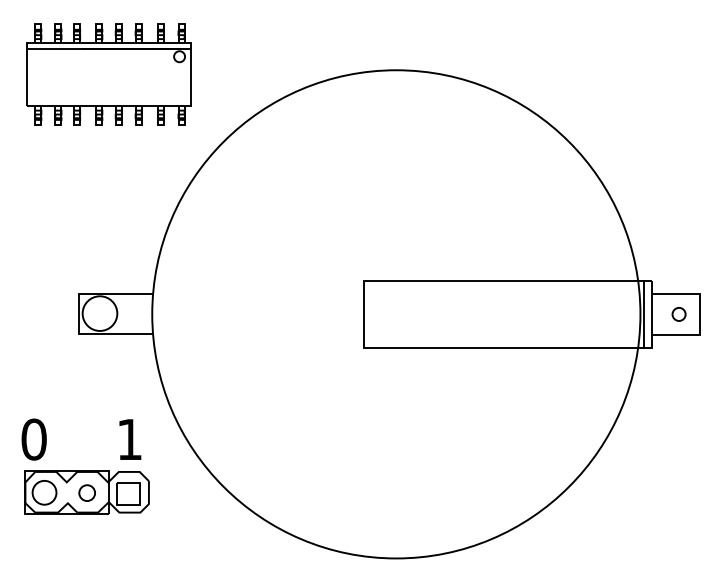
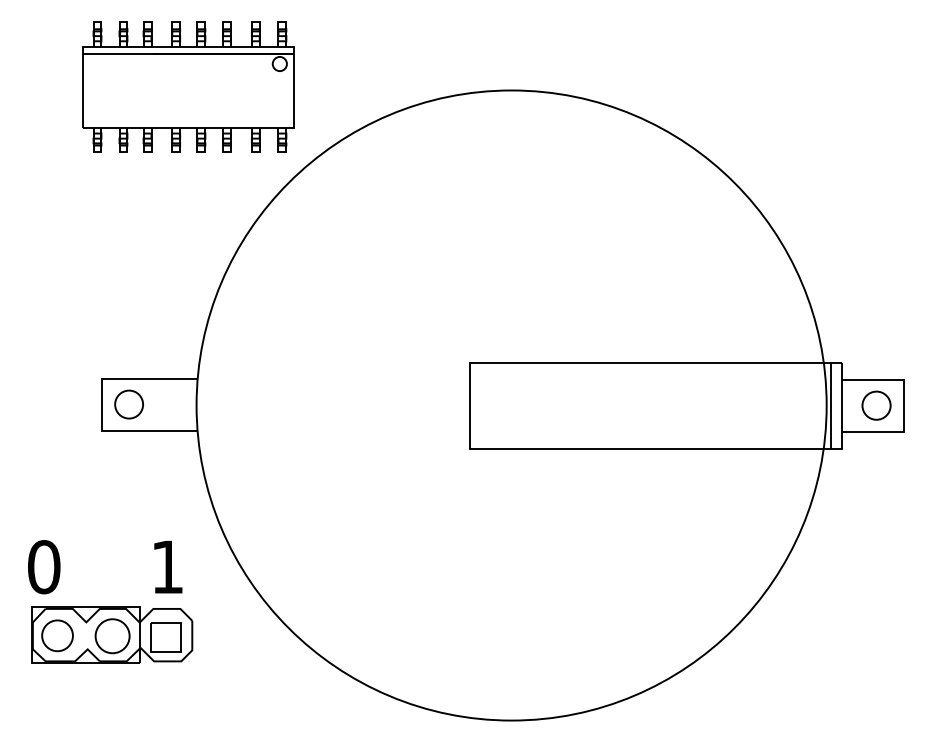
part: (108, 74) -> (188, 86), moved
circle: (100, 313) -> (129, 404), size x0.62
circle: (679, 314) -> (876, 405), size x1.67
circle: (87, 493) -> (112, 636), size x1.67

